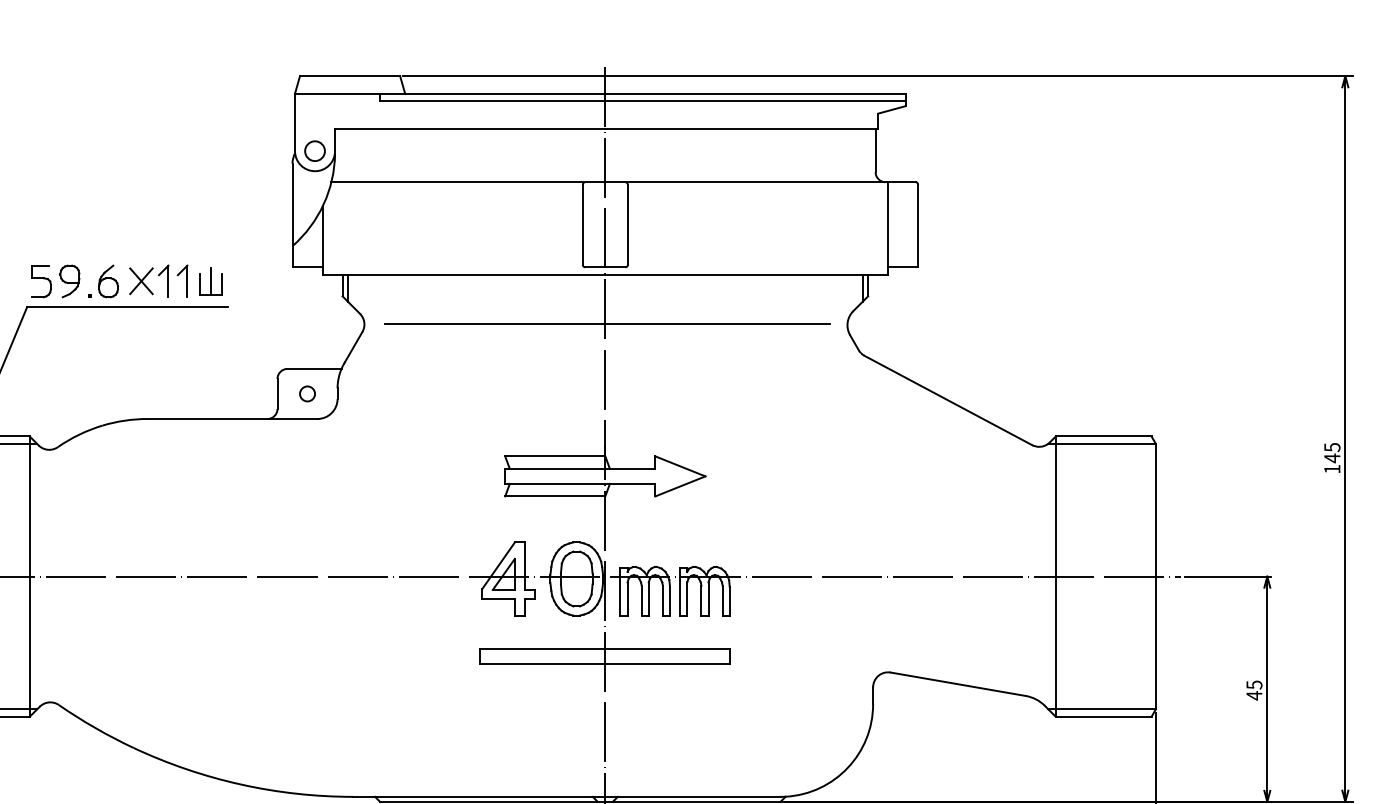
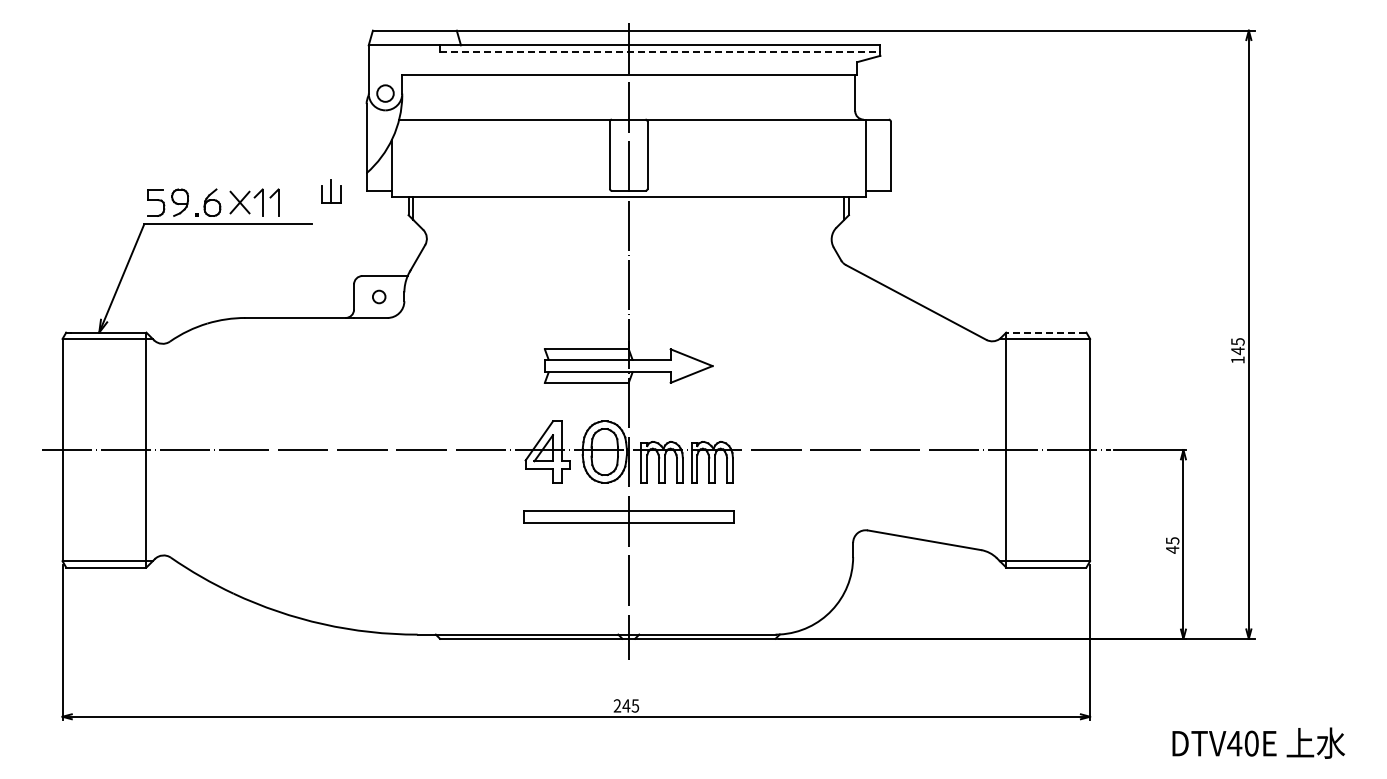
line: (643, 100) -> (660, 51), solid -> dashed
part: (211, 281) -> (331, 191), moved
line: (607, 324) -> (630, 238), removed
line: (1102, 436) -> (1045, 332), solid -> dashed

